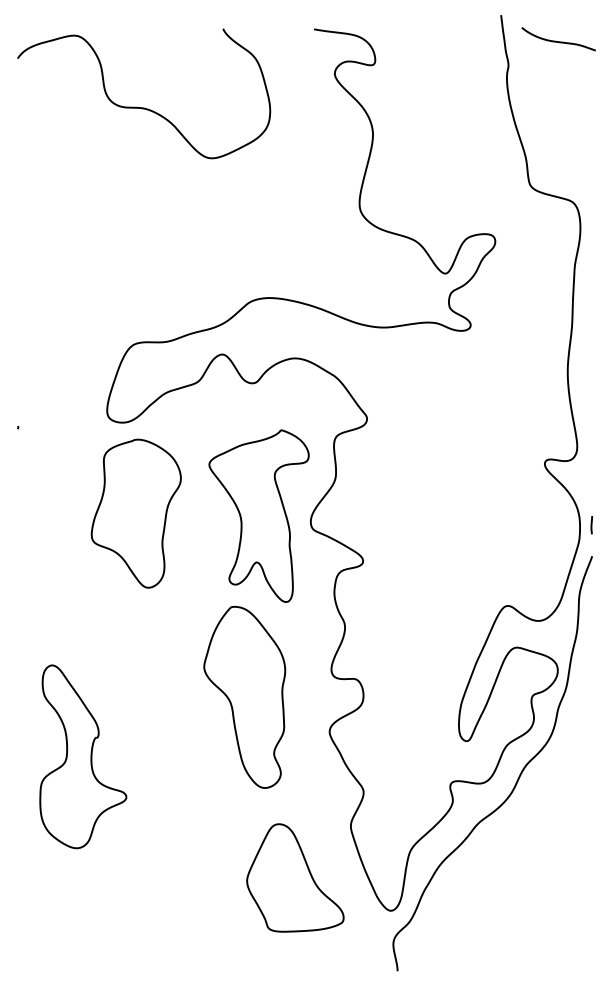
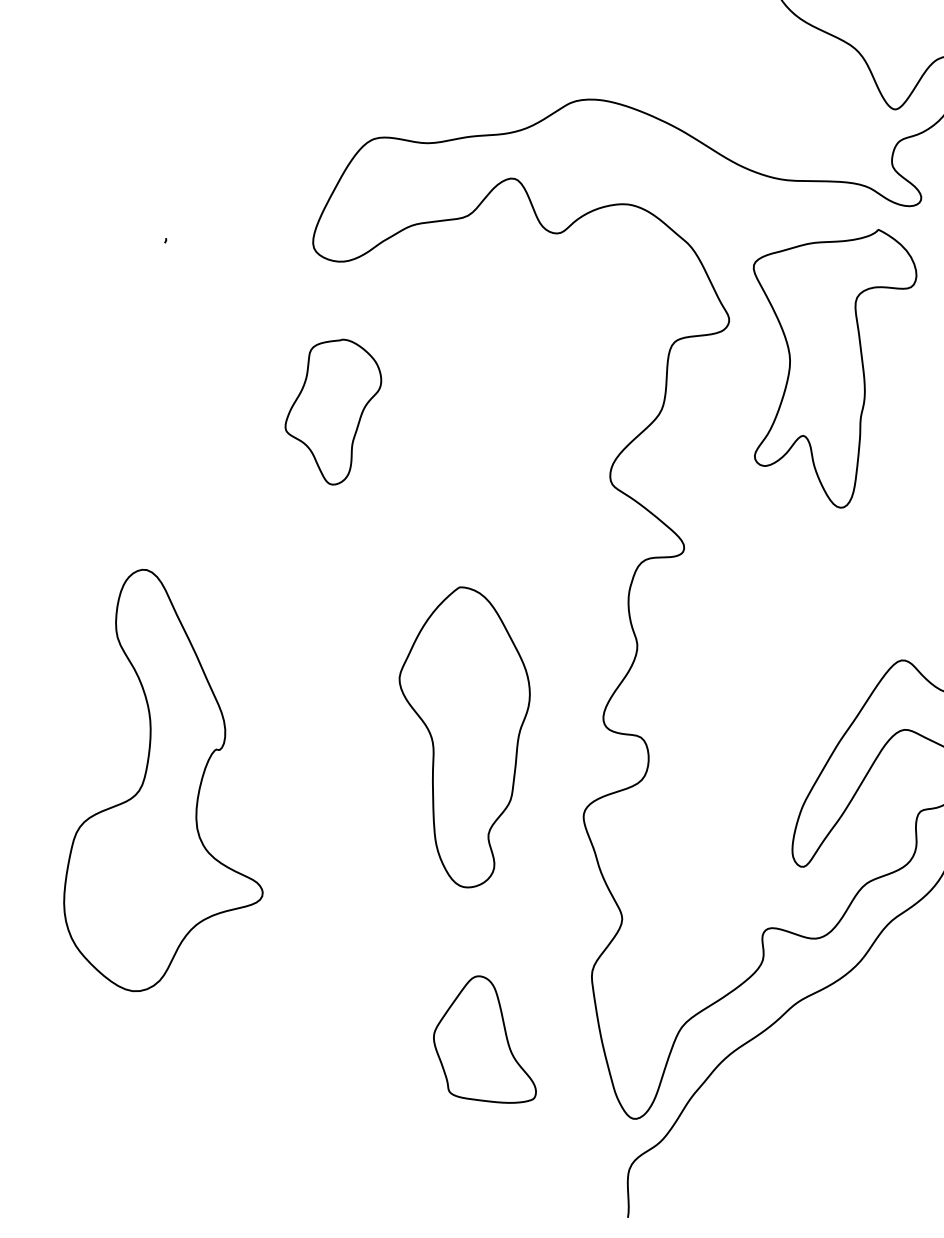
part: (135, 513) -> (331, 410), size x0.6
part: (258, 515) -> (819, 360), moved
part: (83, 756) -> (181, 787), size x1.4
part: (295, 877) -> (489, 1039), size x0.7

